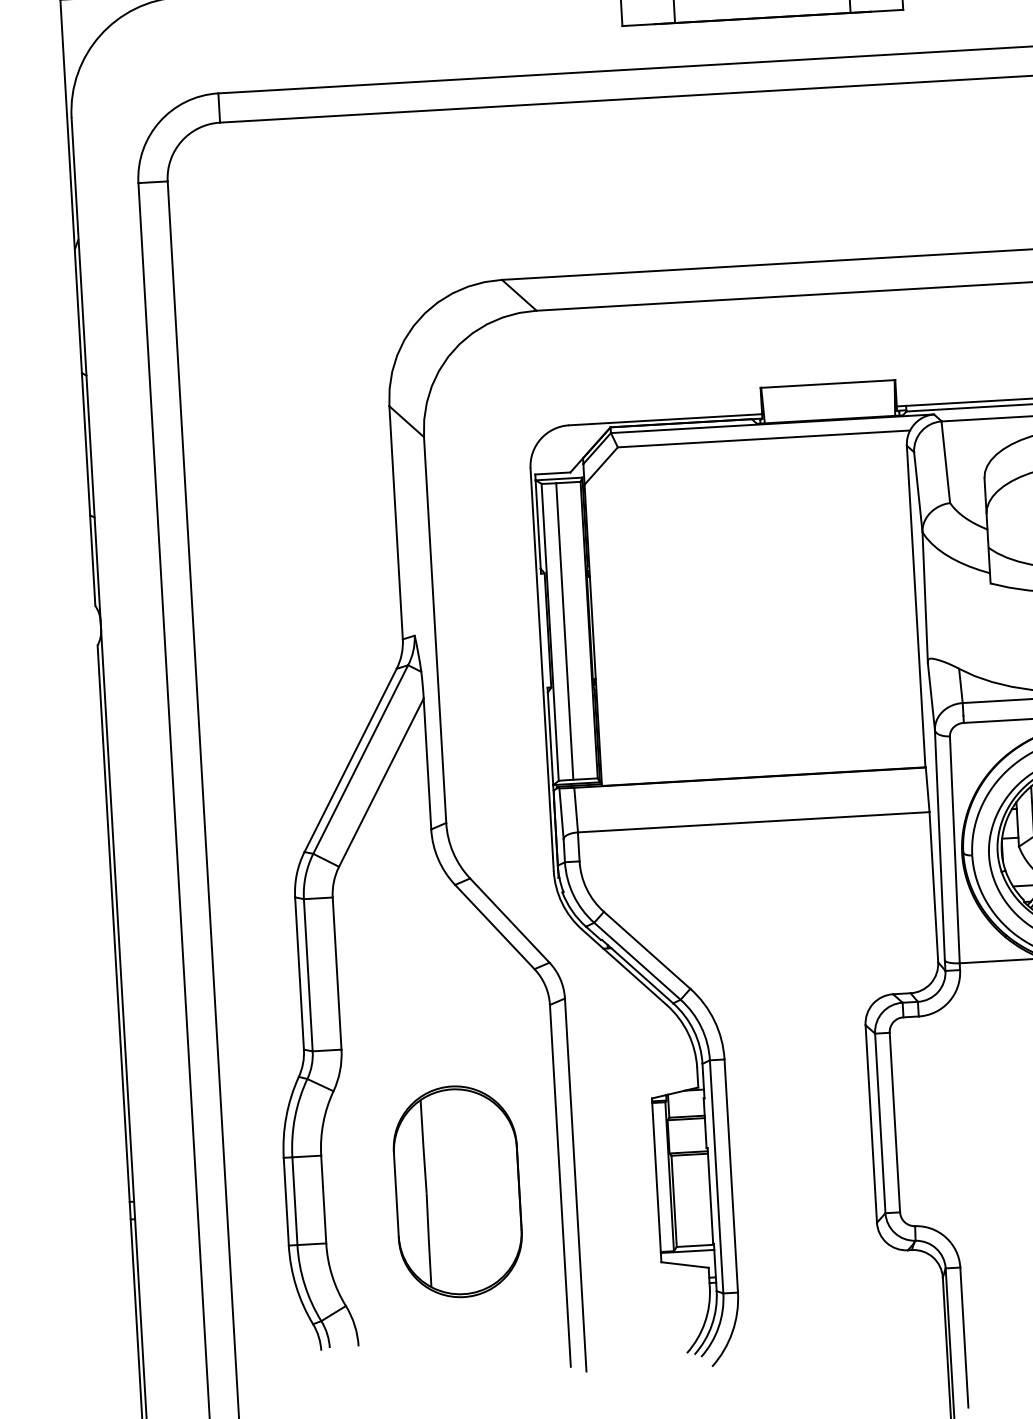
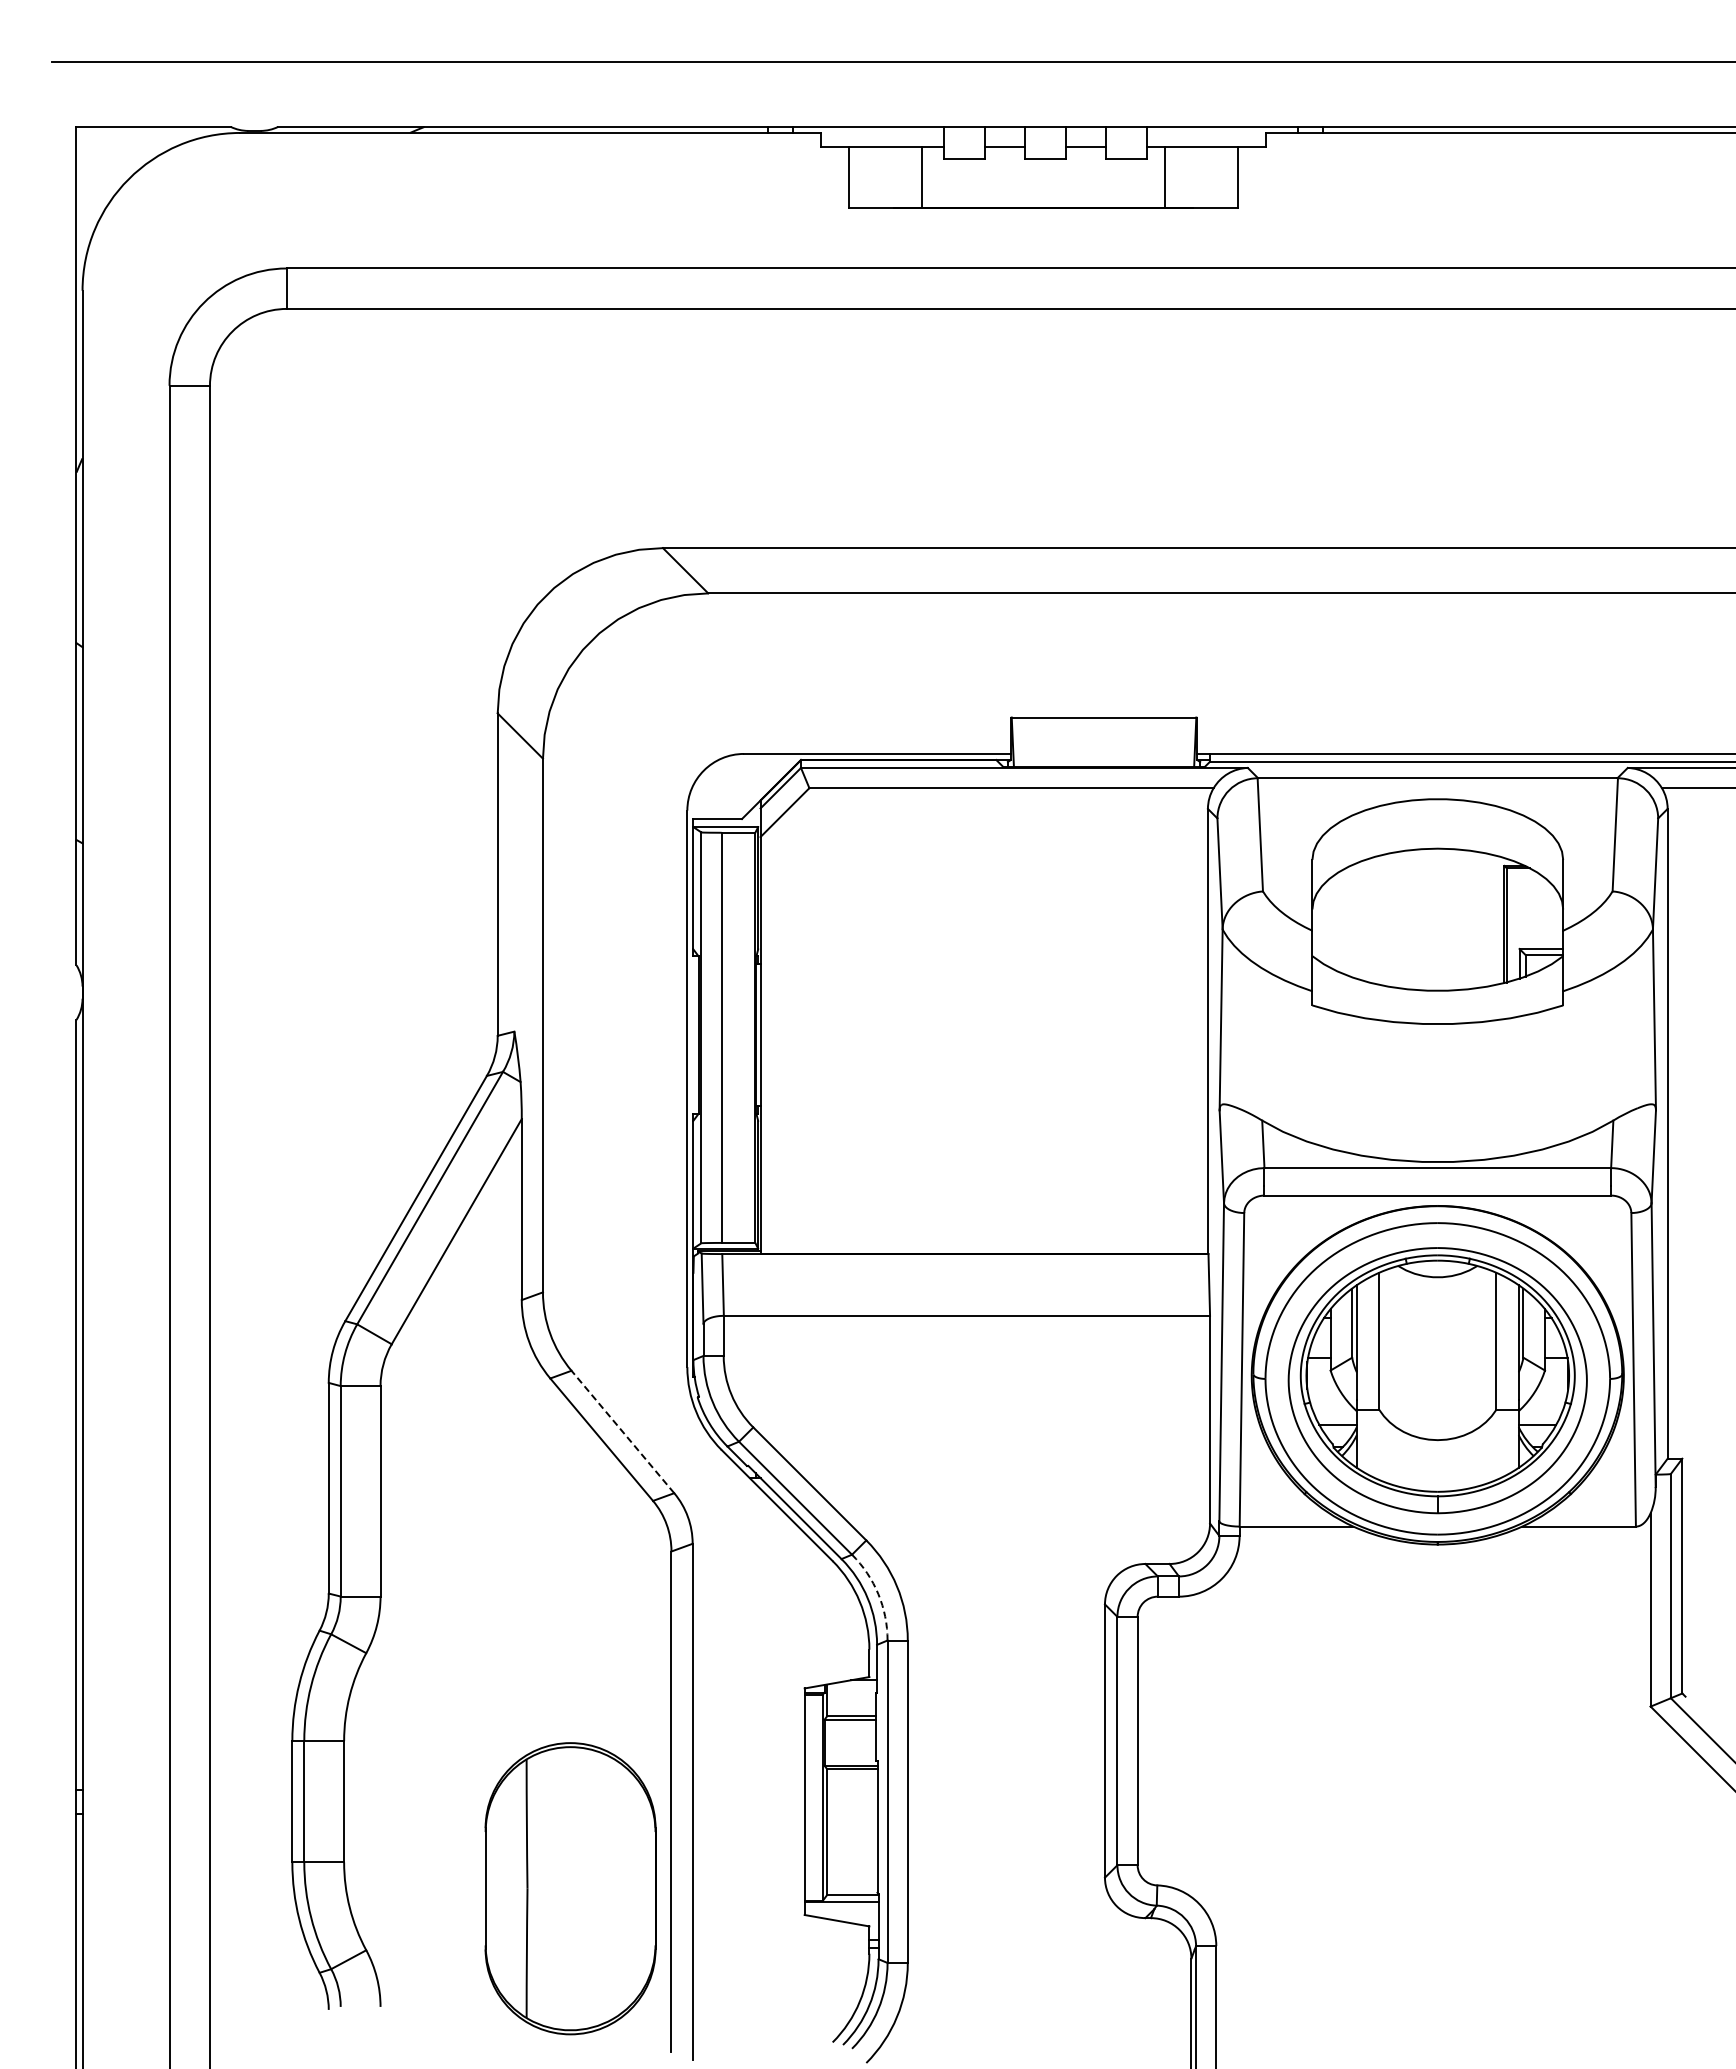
line: (509, 920) -> (622, 1431), solid -> dashed
arc: (701, 1027) -> (878, 1594), solid -> dashed
part: (457, 1191) -> (570, 1888), moved

